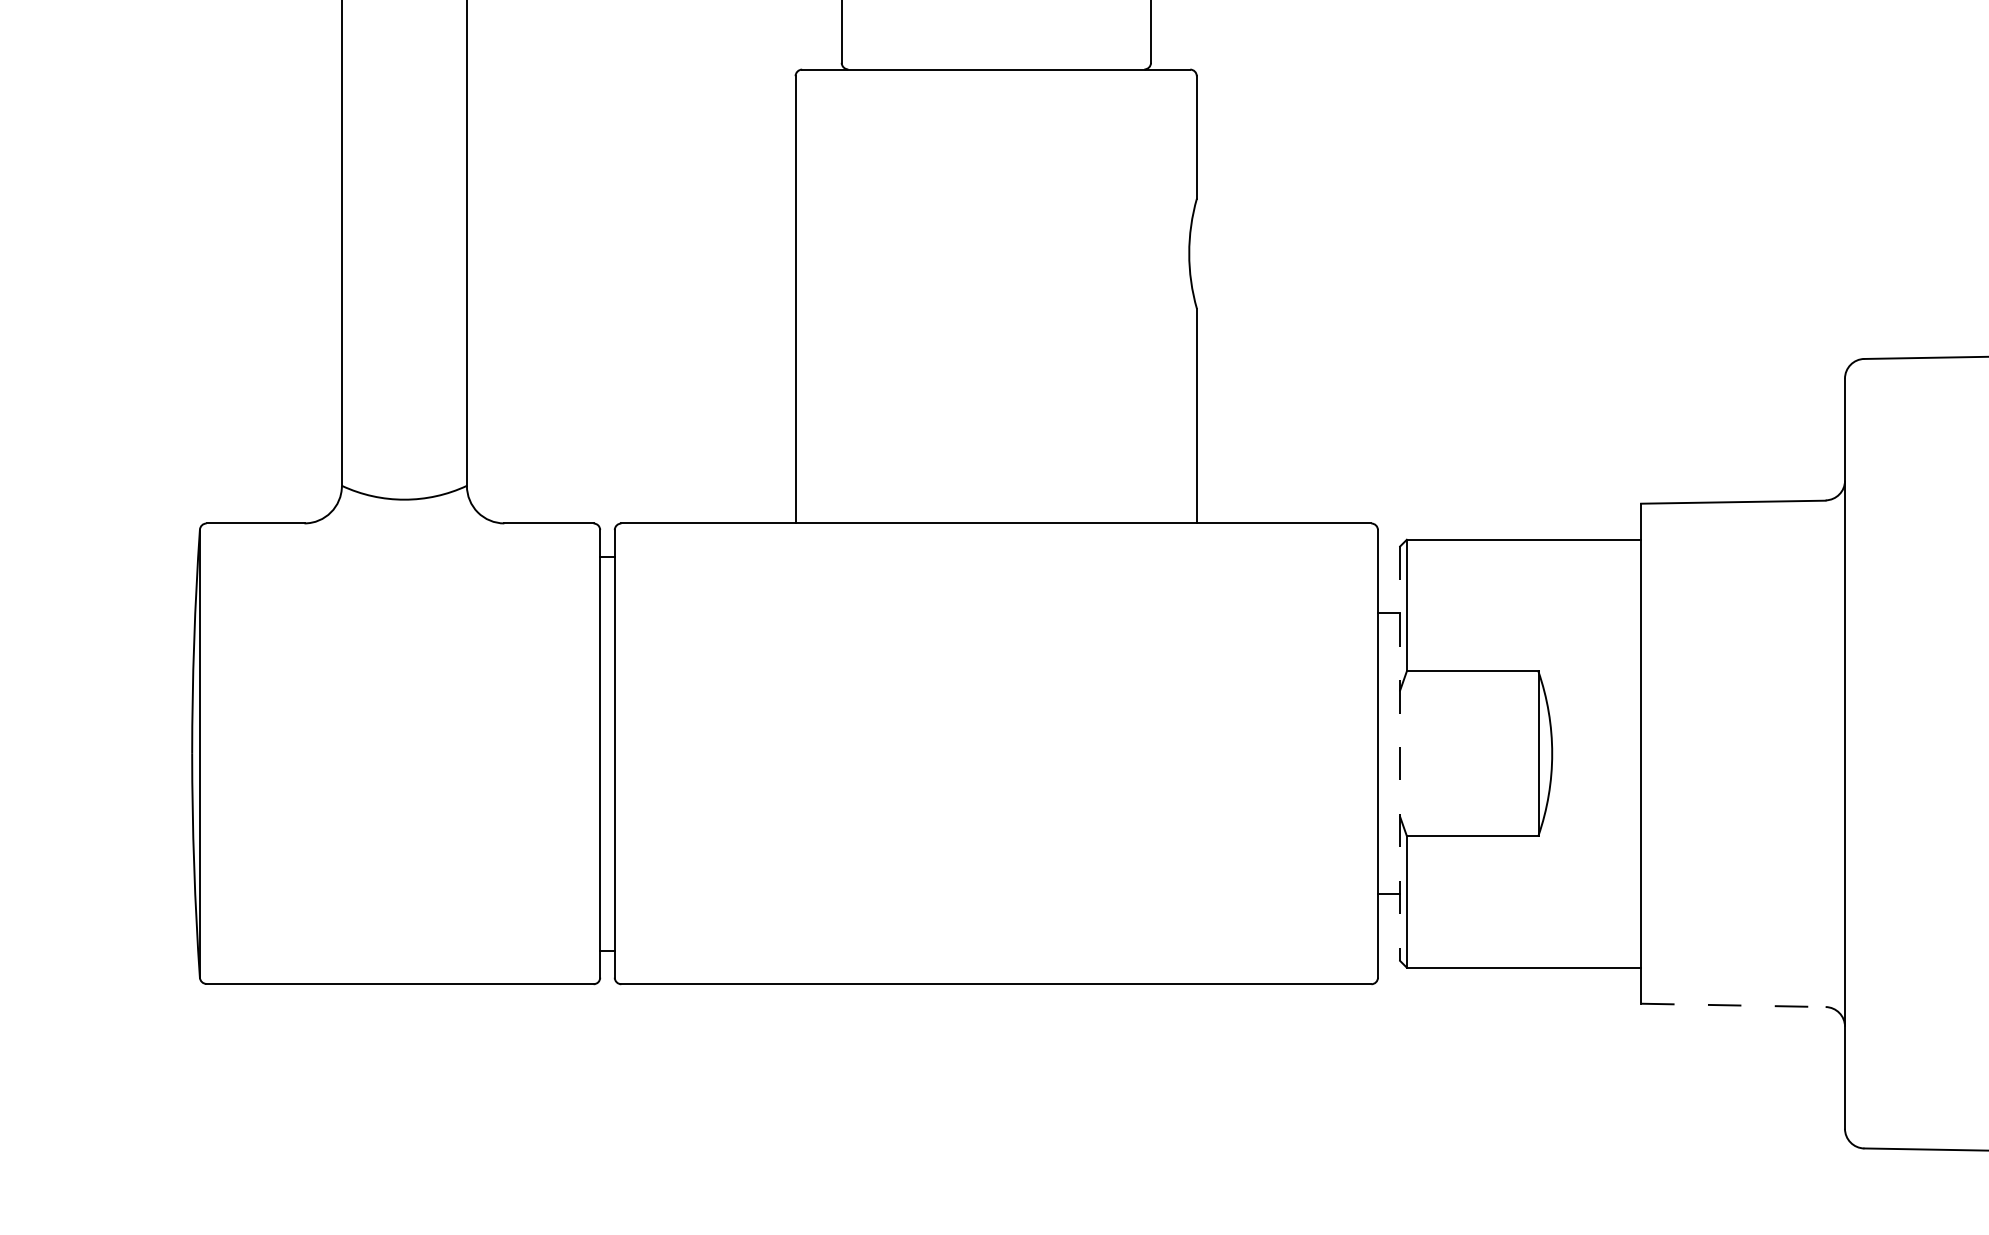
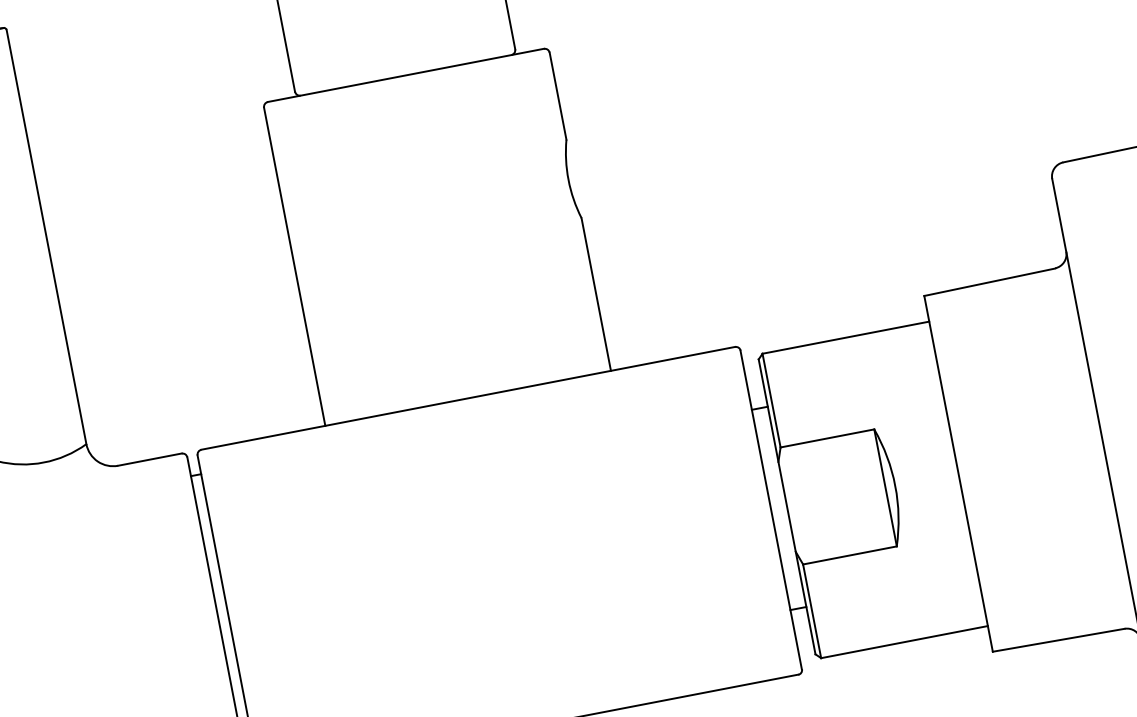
line: (1400, 754) -> (787, 507), dashed -> solid
line: (1733, 1005) -> (1058, 640), dashed -> solid

